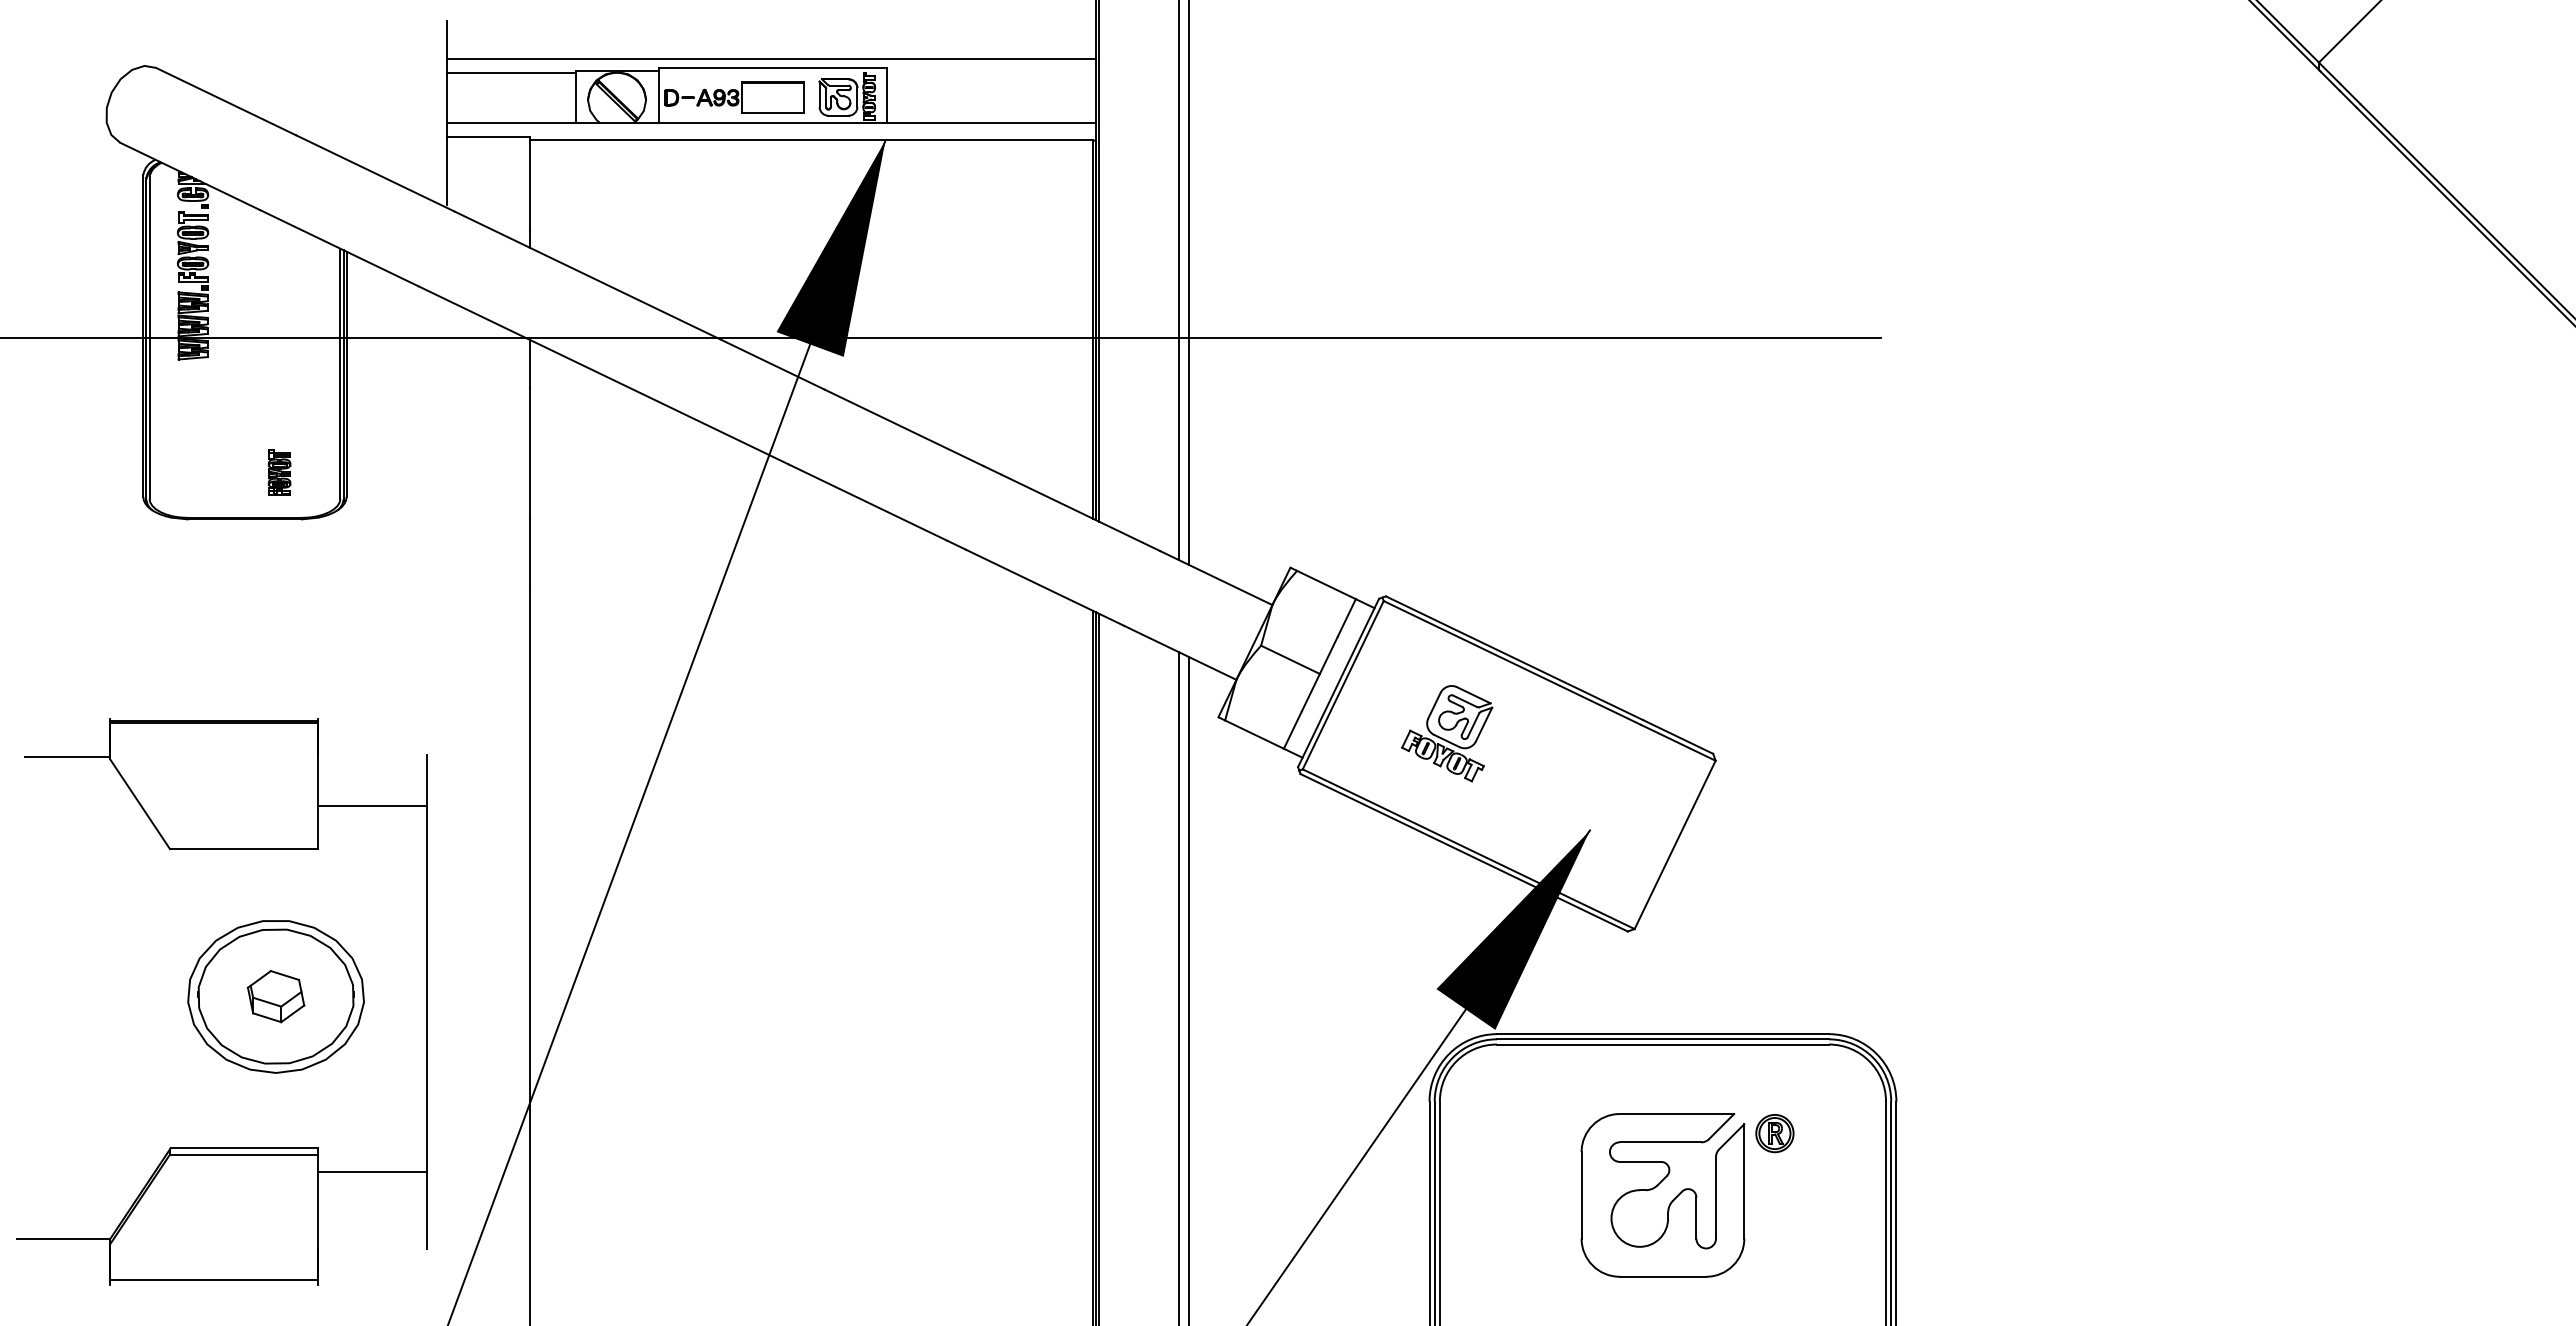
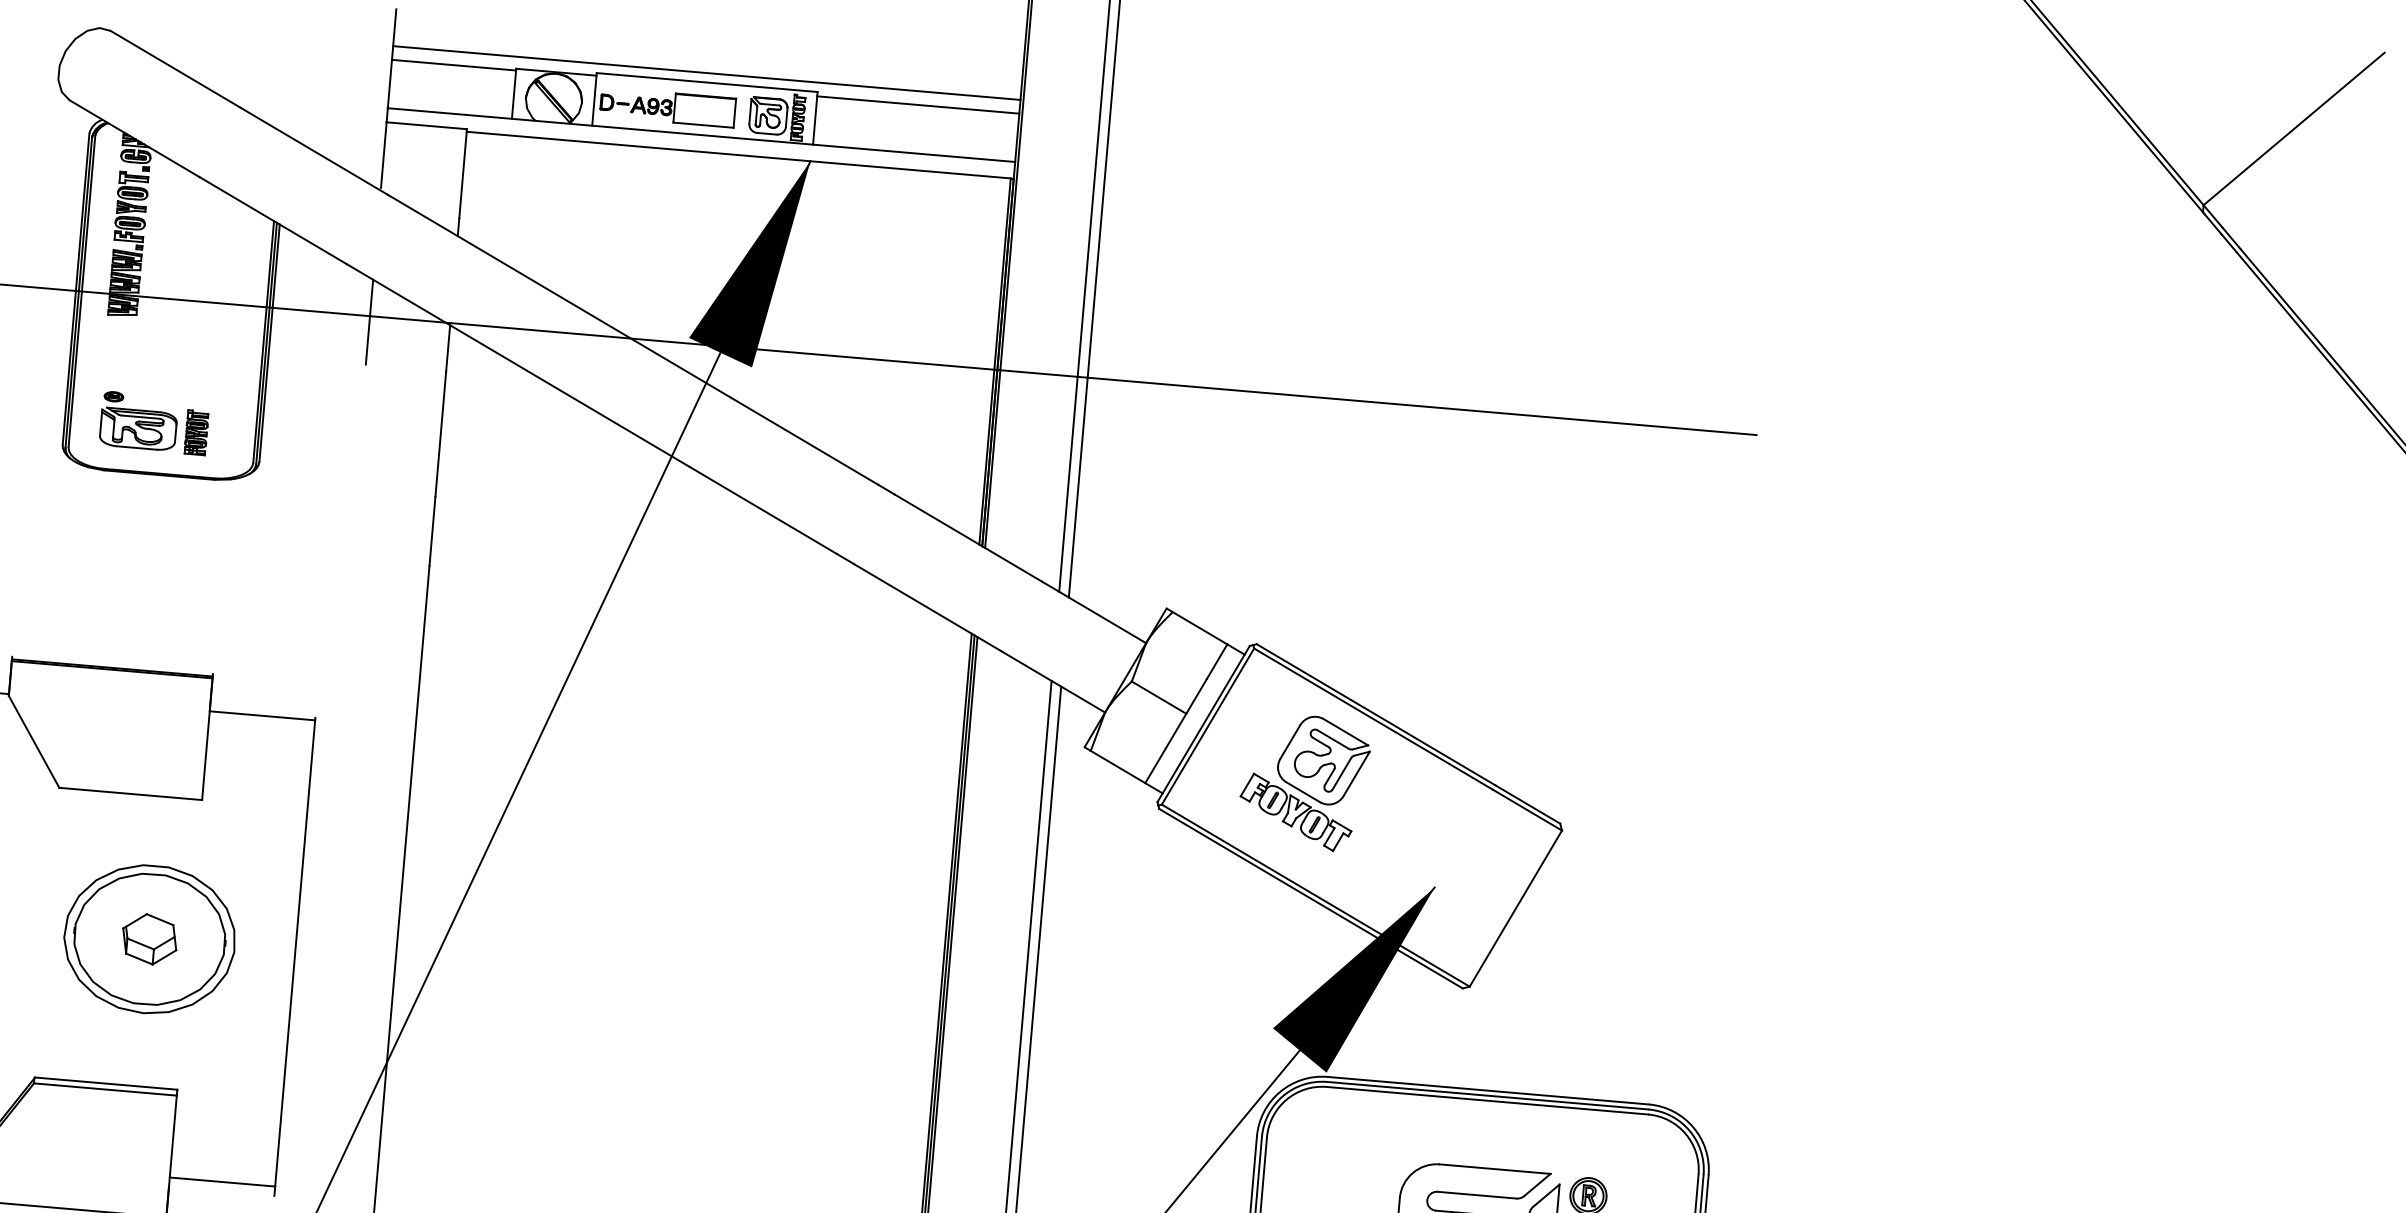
line: (990, 72) -> (917, 104), added
line: (447, 343) -> (369, 321), added
part: (218, 465) -> (138, 420), added
part: (1446, 733) -> (1303, 781), size x1.43
line: (371, 806) -> (261, 715), moved
line: (371, 1172) -> (221, 1182), moved

